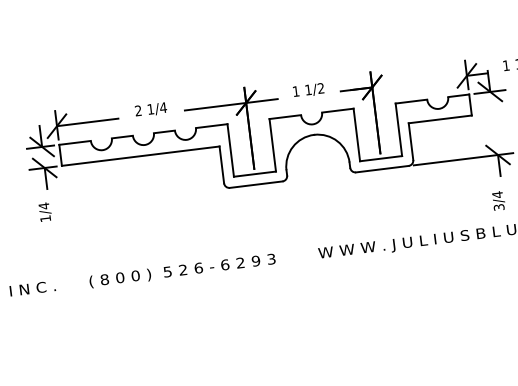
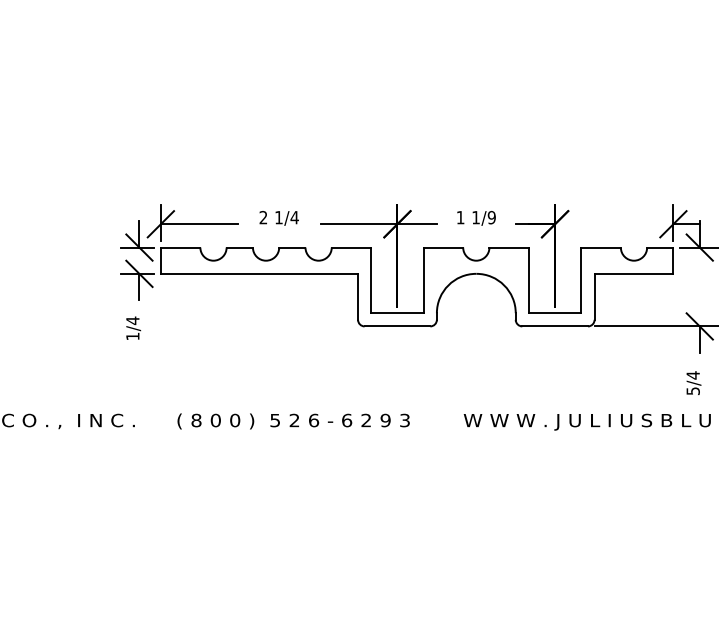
text: (320, 88) -> (491, 217), 1/2 -> 1/9
text: (498, 206) -> (692, 390), 3/4 -> 5/4

